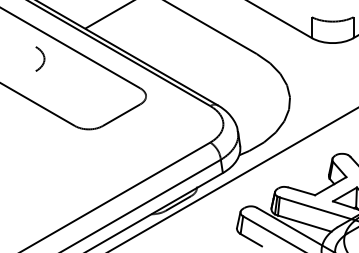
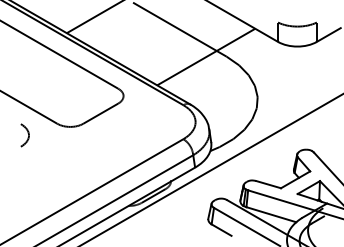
line: (235, 53) -> (206, 56), added
curve: (42, 56) -> (27, 133), moved

